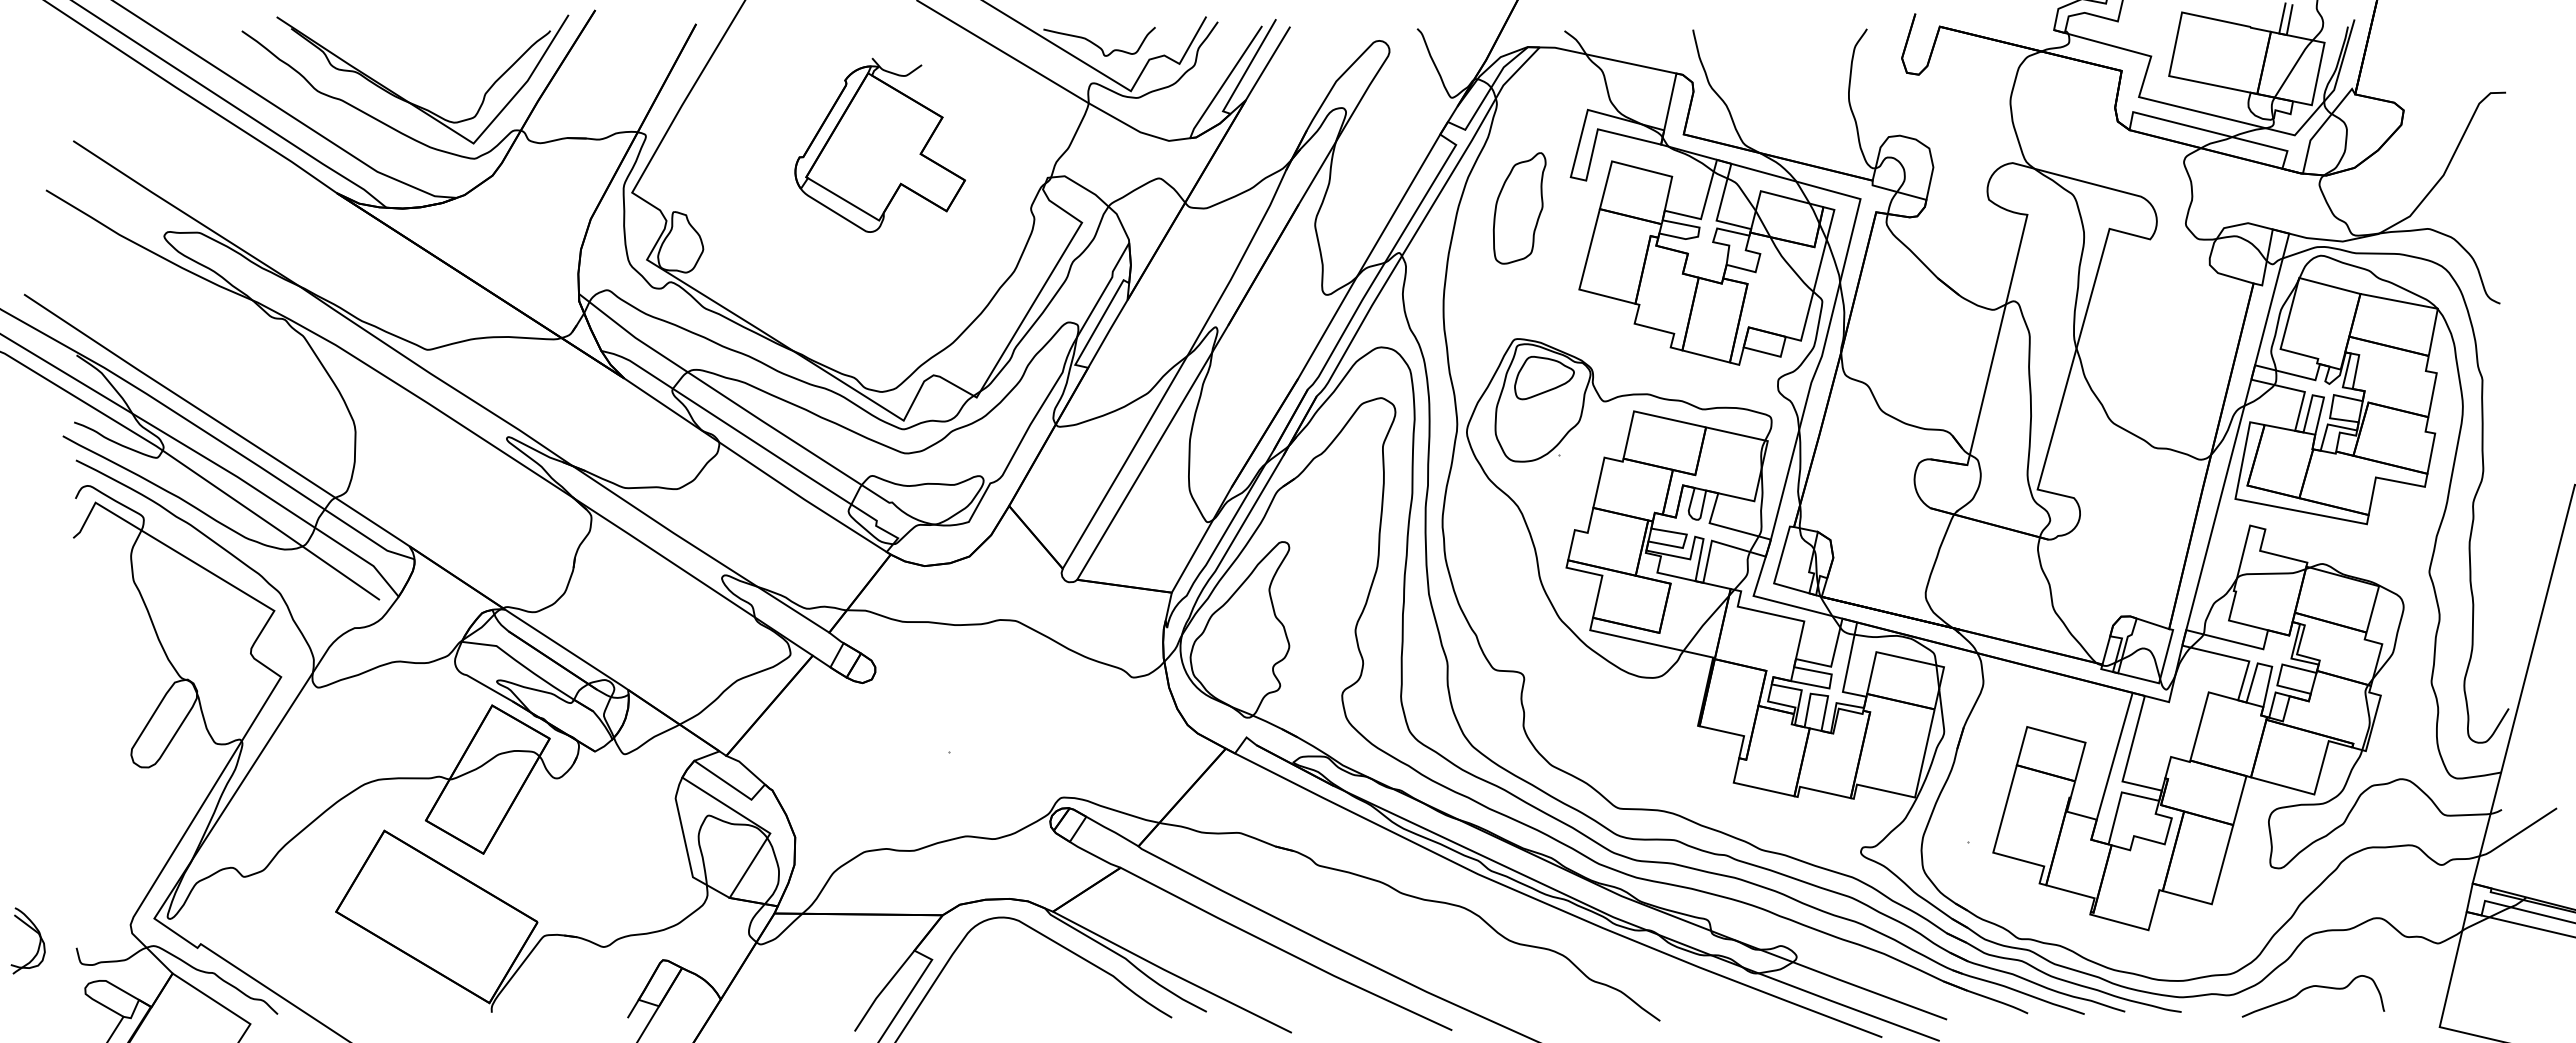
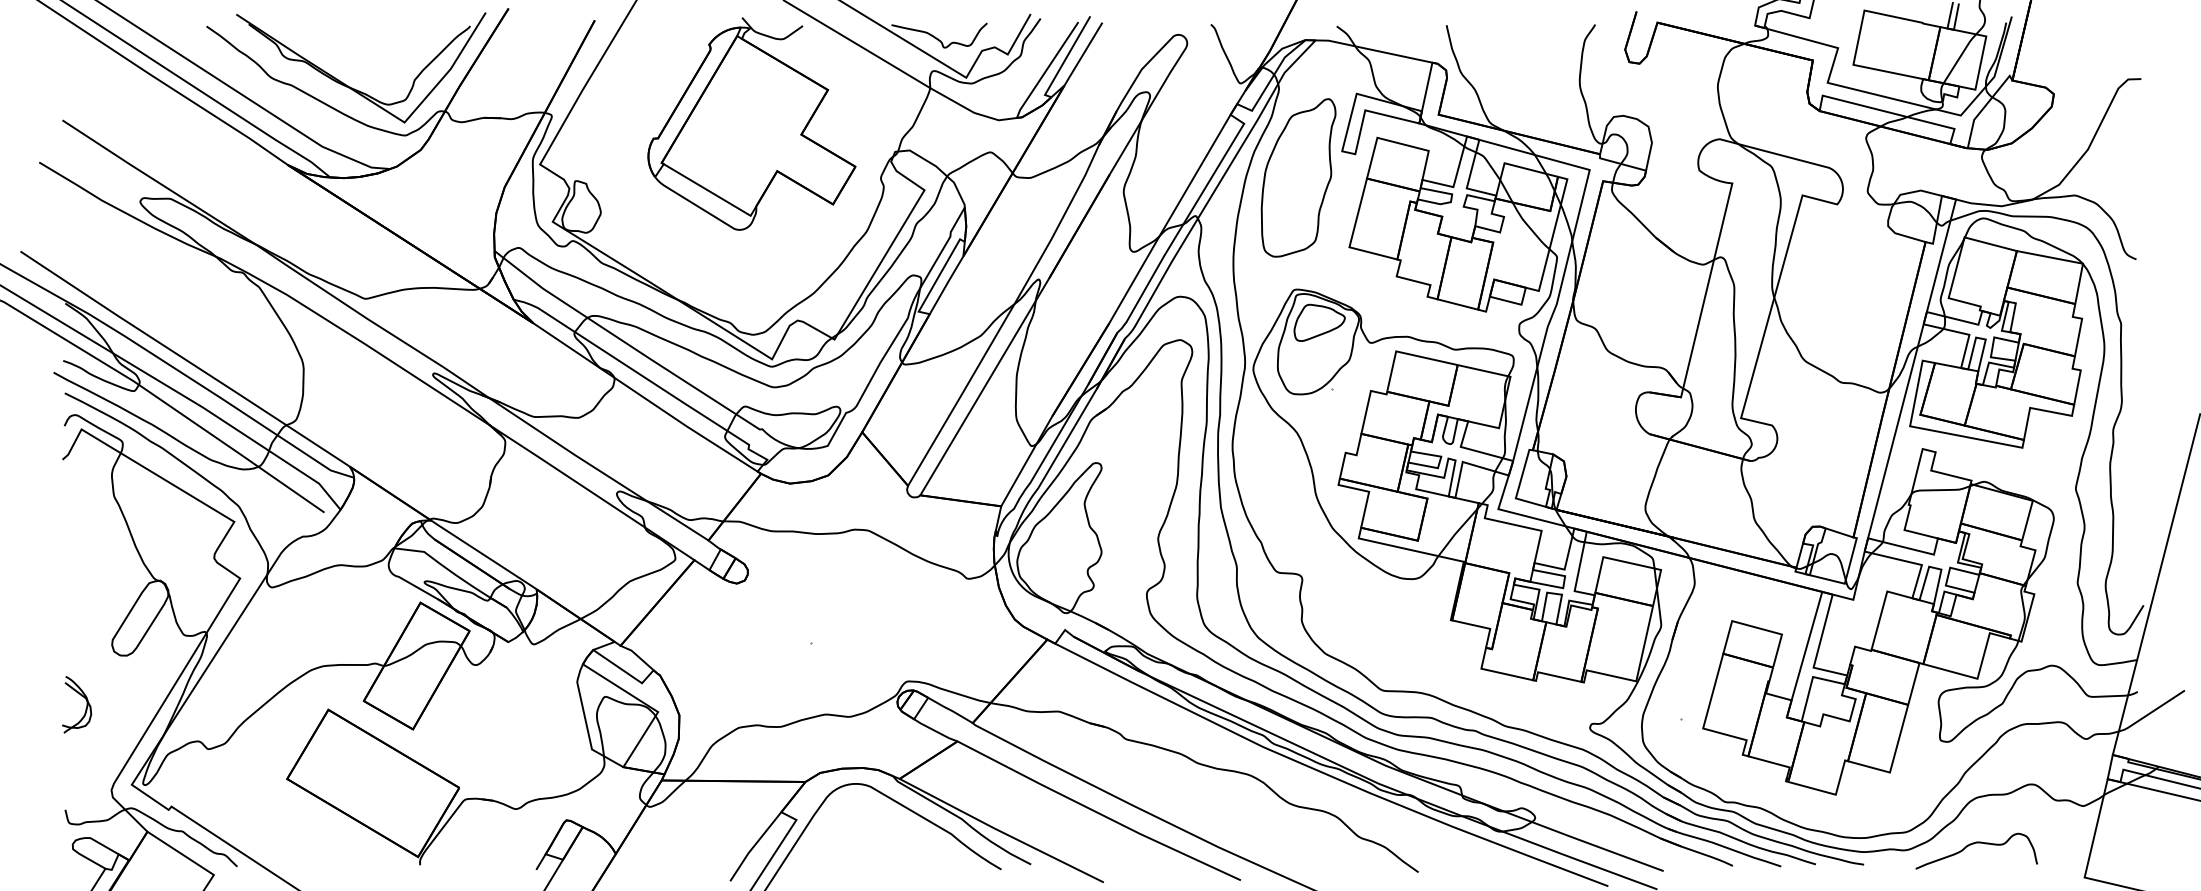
part: (880, 145) -> (752, 124), size x1.43
part: (1519, 208) -> (1298, 178), size x1.67
part: (35, 932) -> (83, 697), moved

